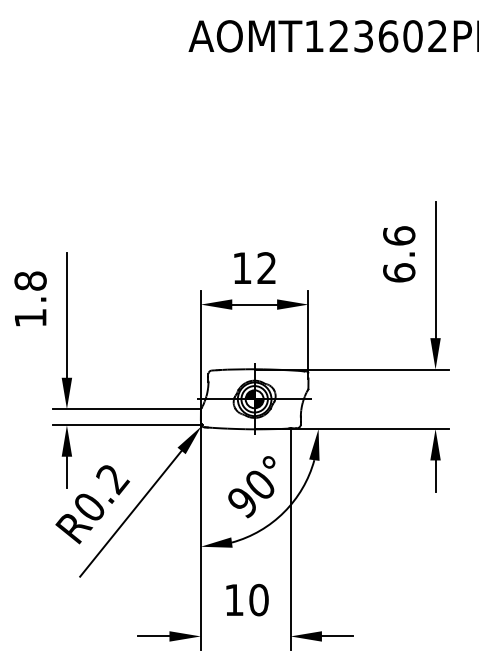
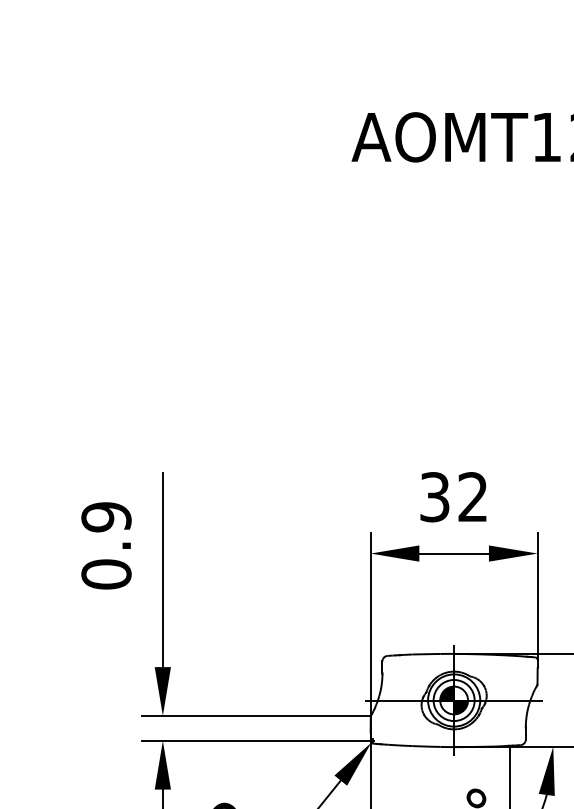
text: (242, 268) -> (435, 497), 12 -> 32
text: (30, 299) -> (106, 545), 1.8 -> 0.9

